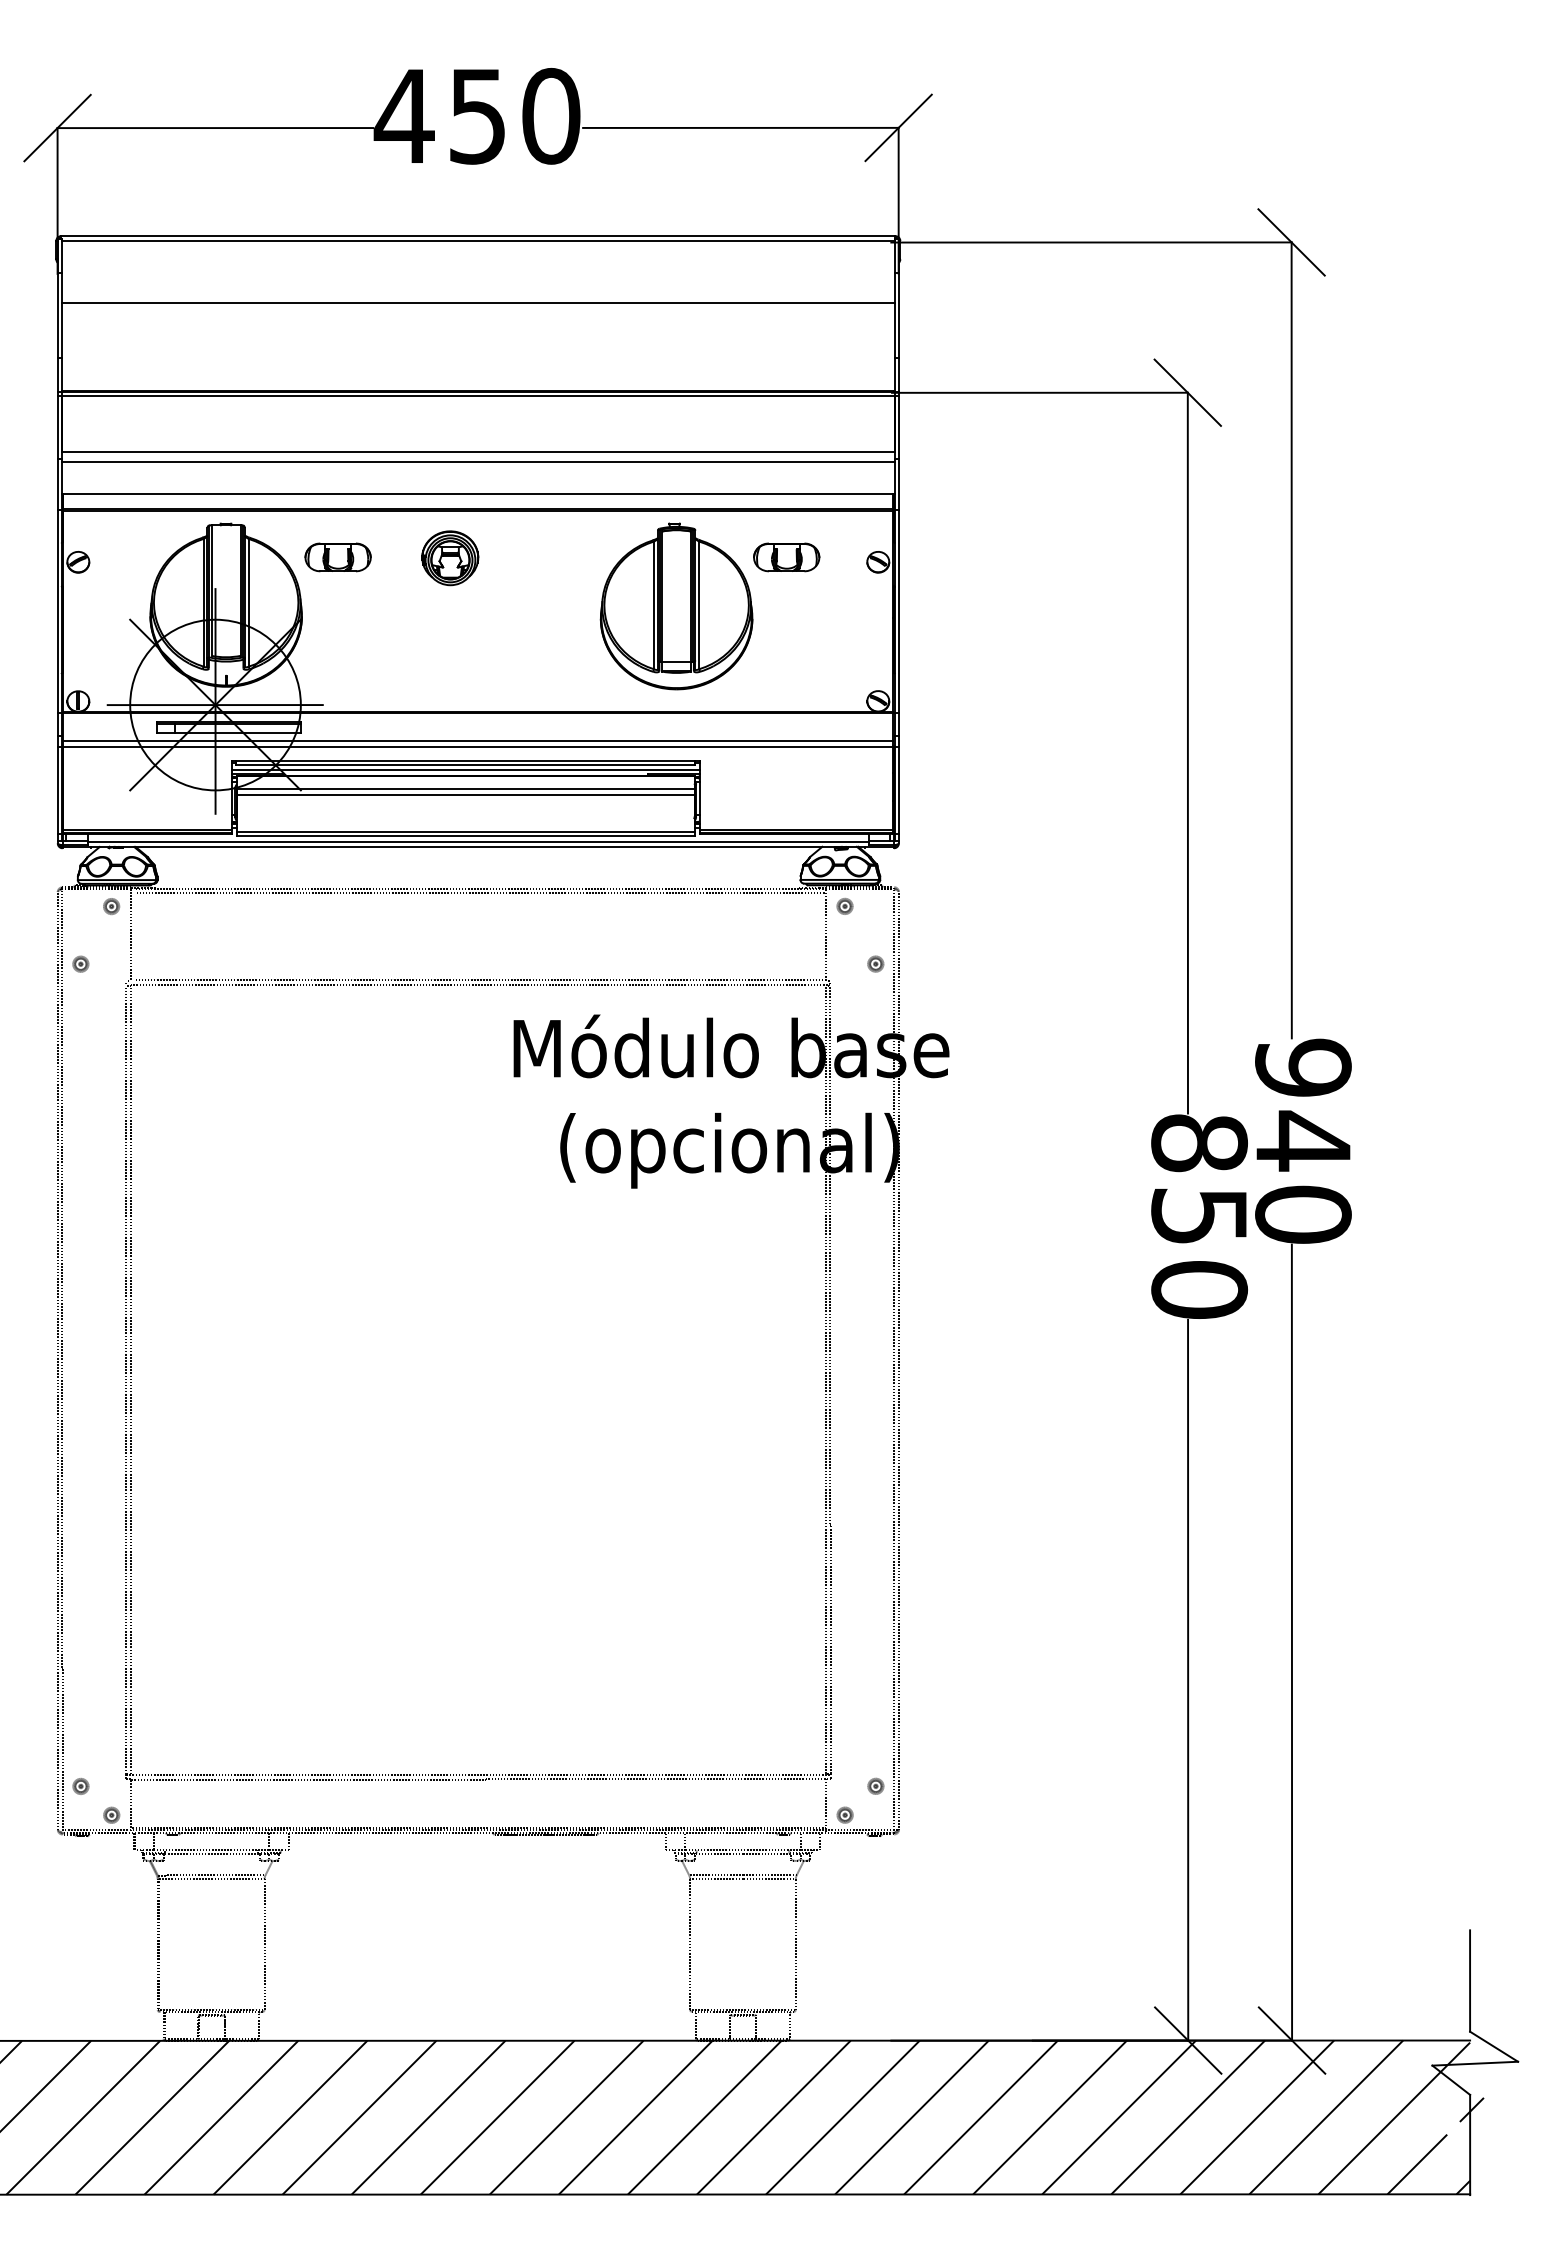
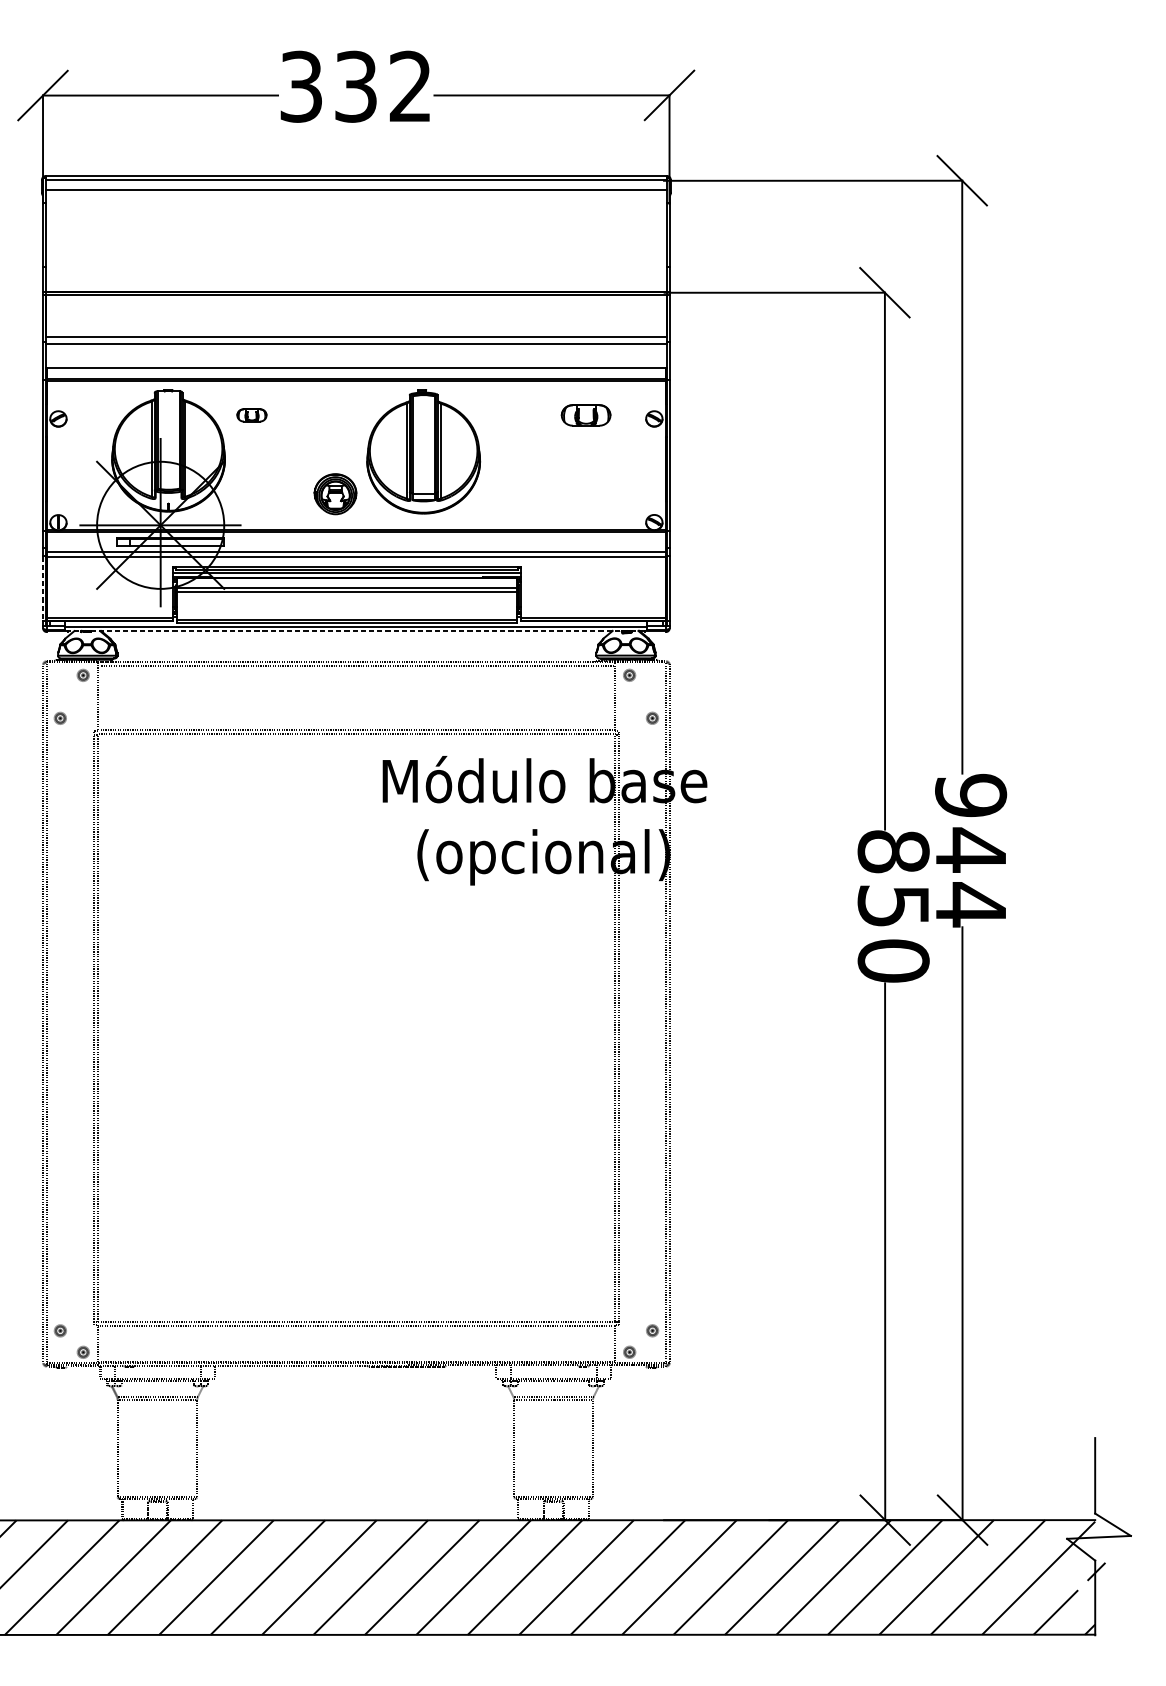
text: (476, 115) -> (355, 86), 450 -> 332
line: (478, 303) -> (356, 190), moved
part: (337, 557) -> (251, 415), size x0.6
part: (450, 558) -> (335, 494), moved
part: (676, 606) -> (423, 451), moved
line: (57, 790) -> (42, 588), solid -> dashed
line: (478, 846) -> (356, 630), solid -> dashed
text: (1303, 1213) -> (971, 904), 940 -> 944

